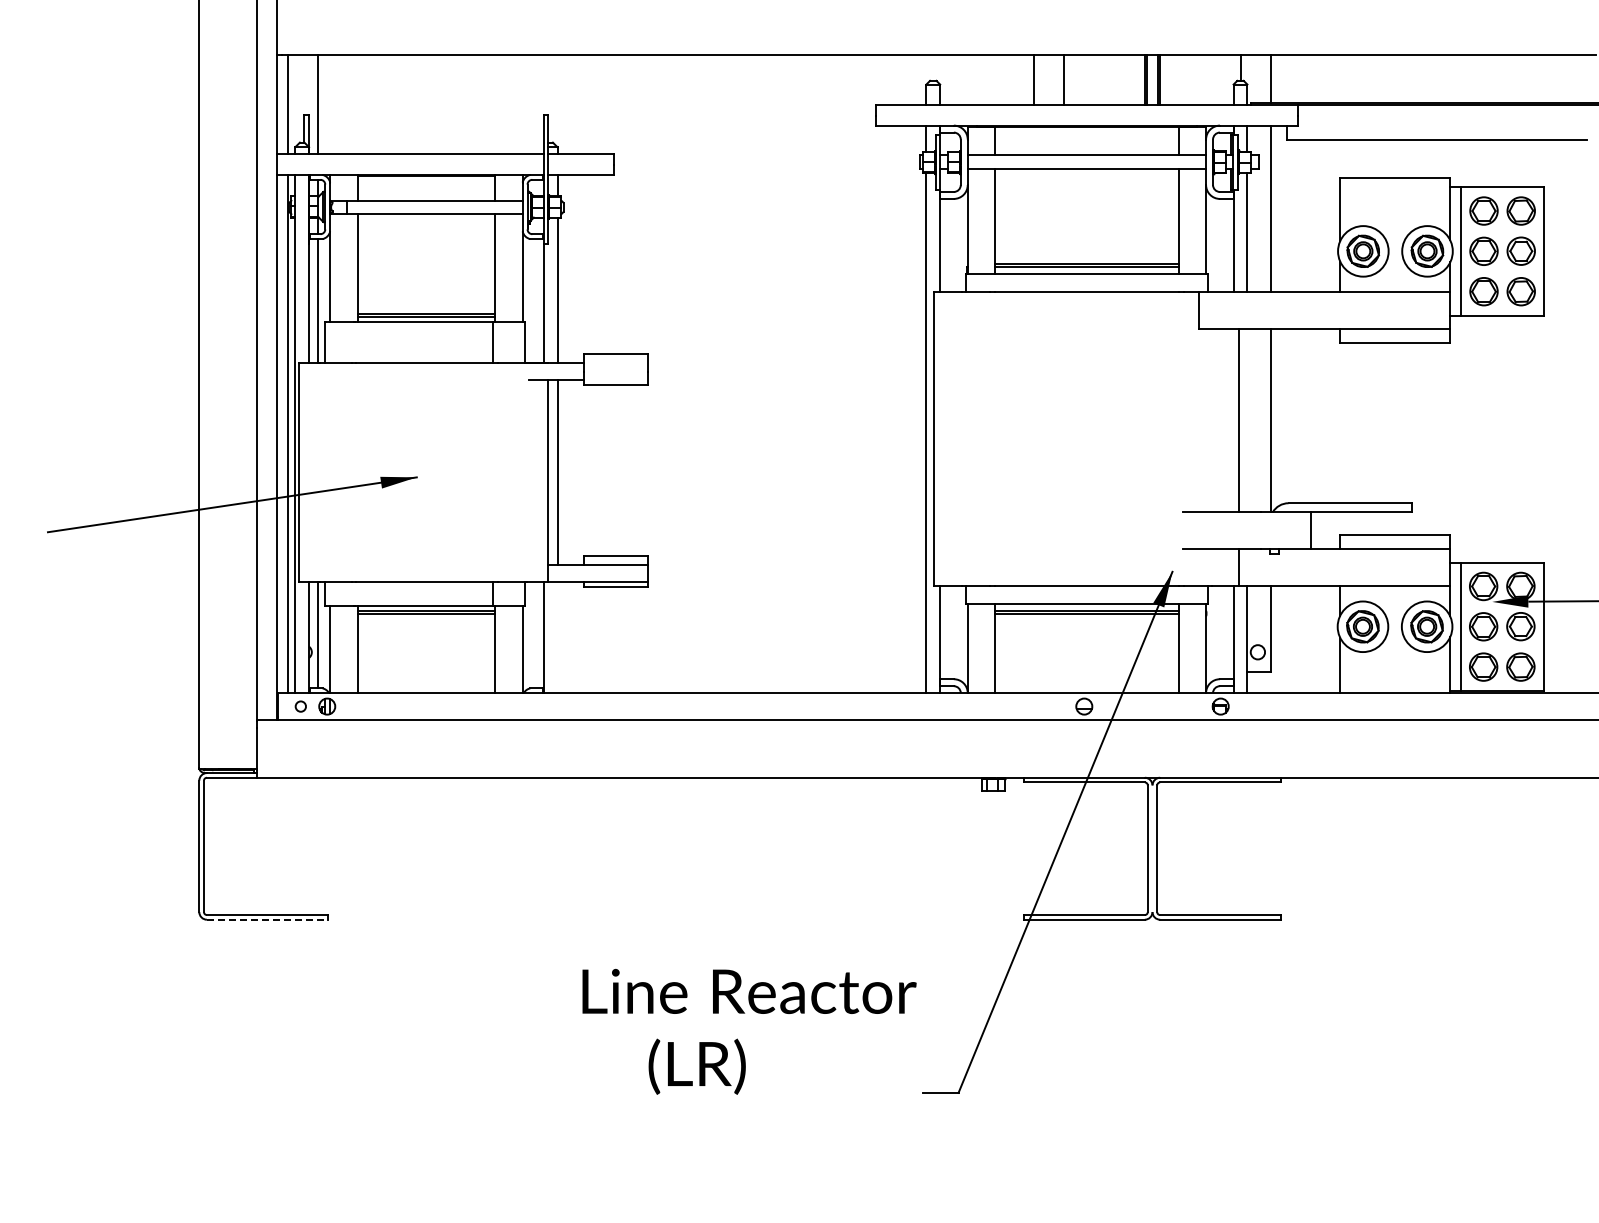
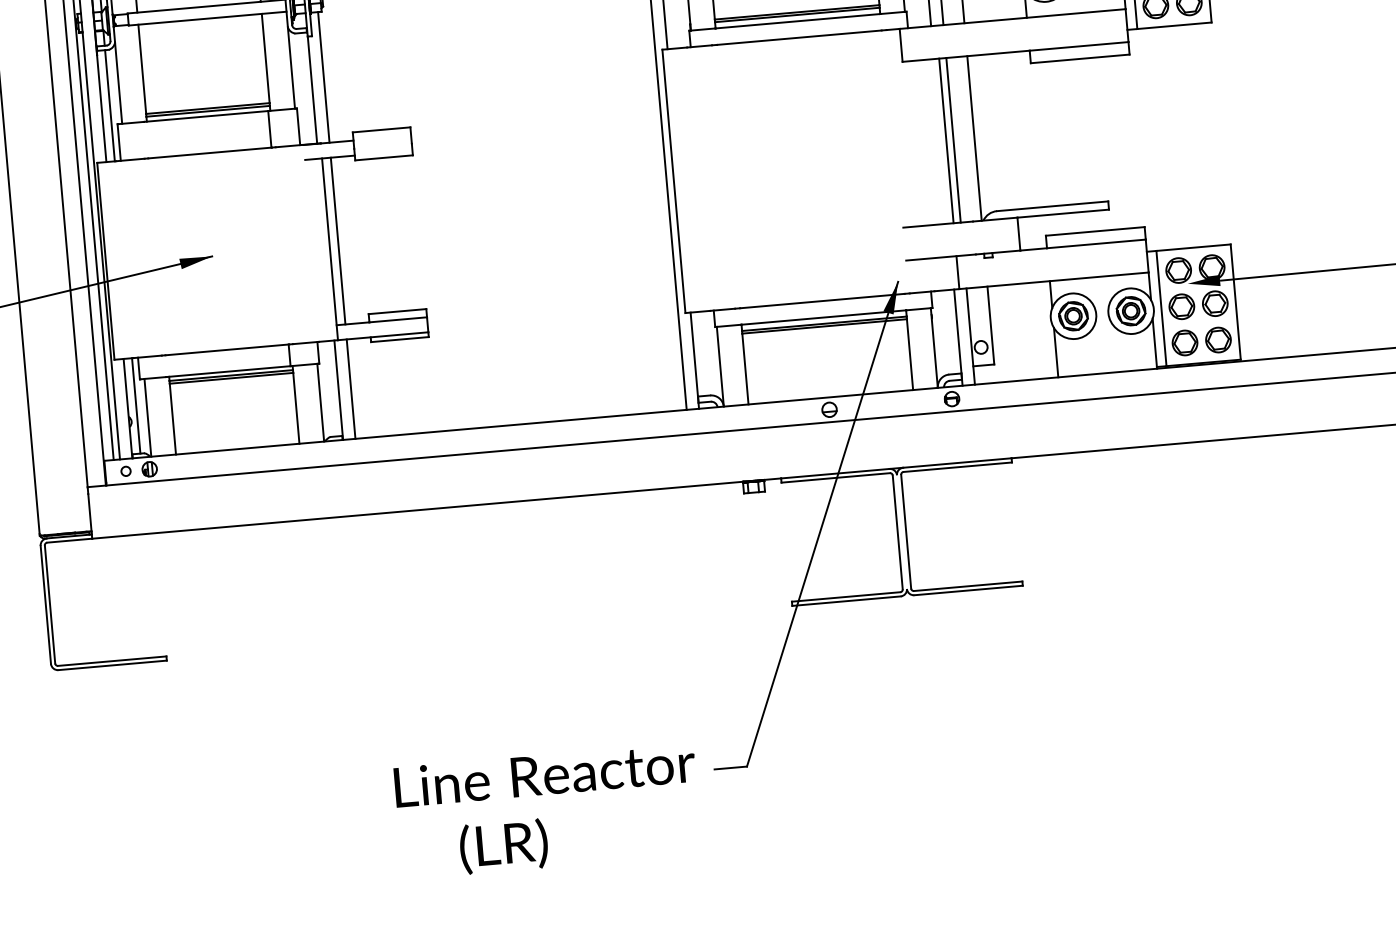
line: (1247, 420) -> (953, 140), added
line: (557, 637) -> (351, 389), added
line: (267, 919) -> (112, 665), dashed -> solid
text: (749, 1031) -> (548, 810), moved

